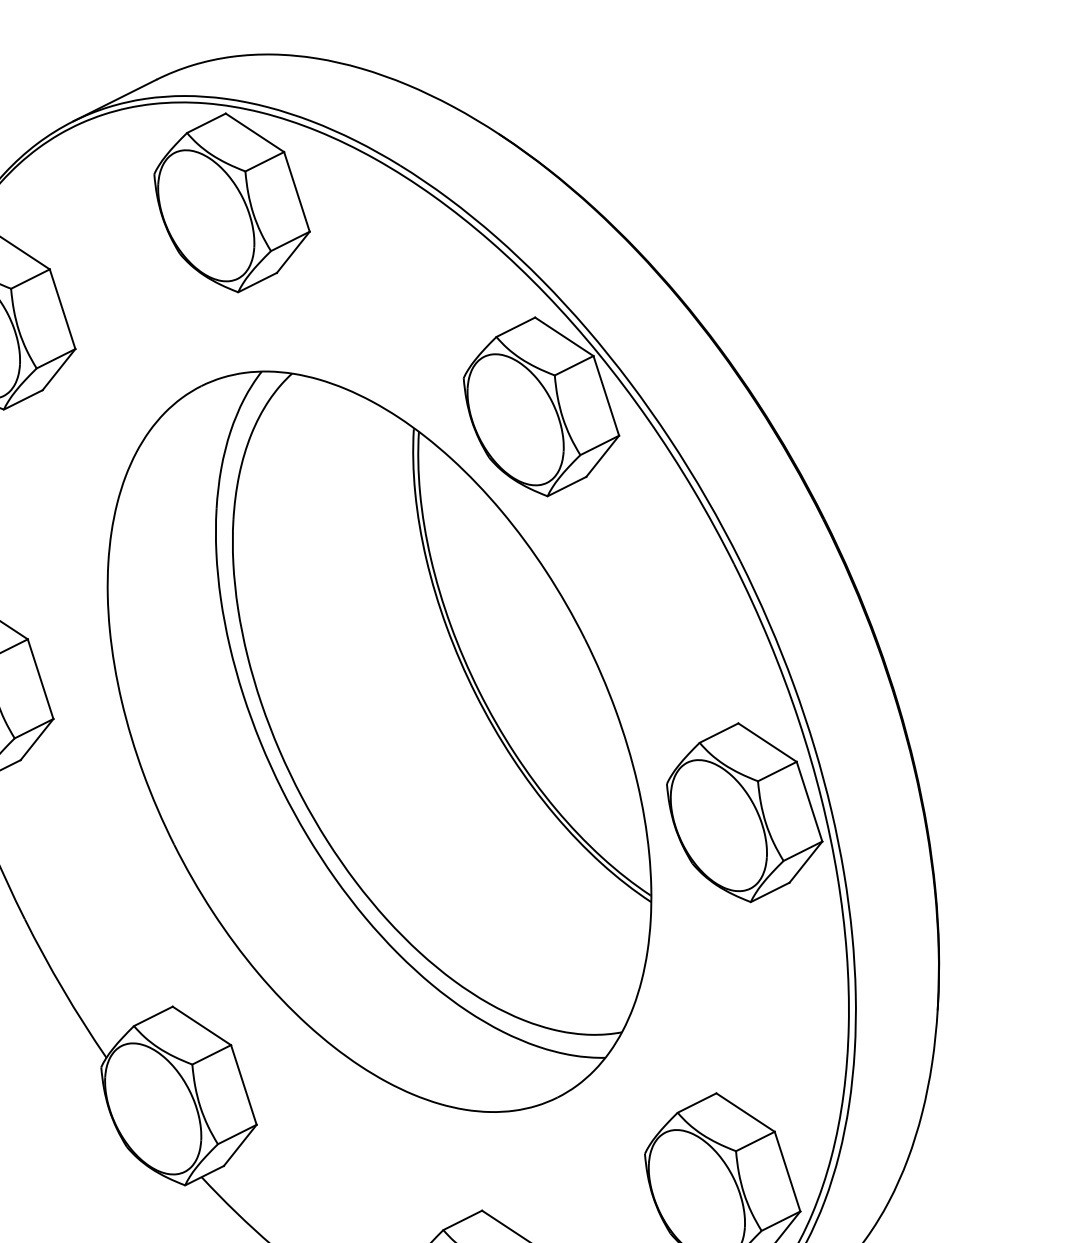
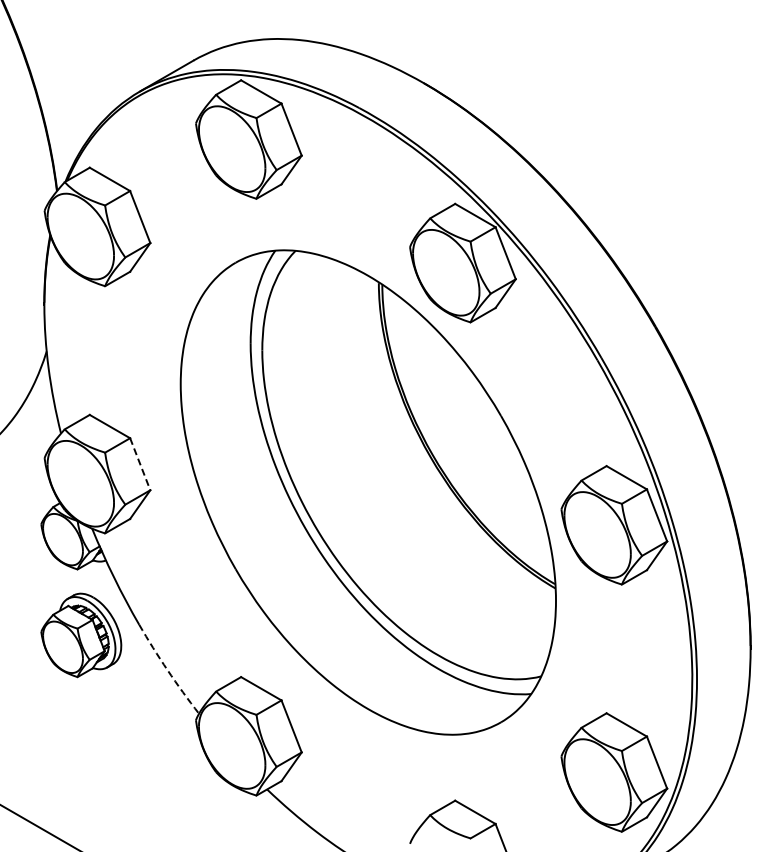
line: (41, 679) -> (140, 464), solid -> dashed
arc: (63, 990) -> (167, 670), solid -> dashed

